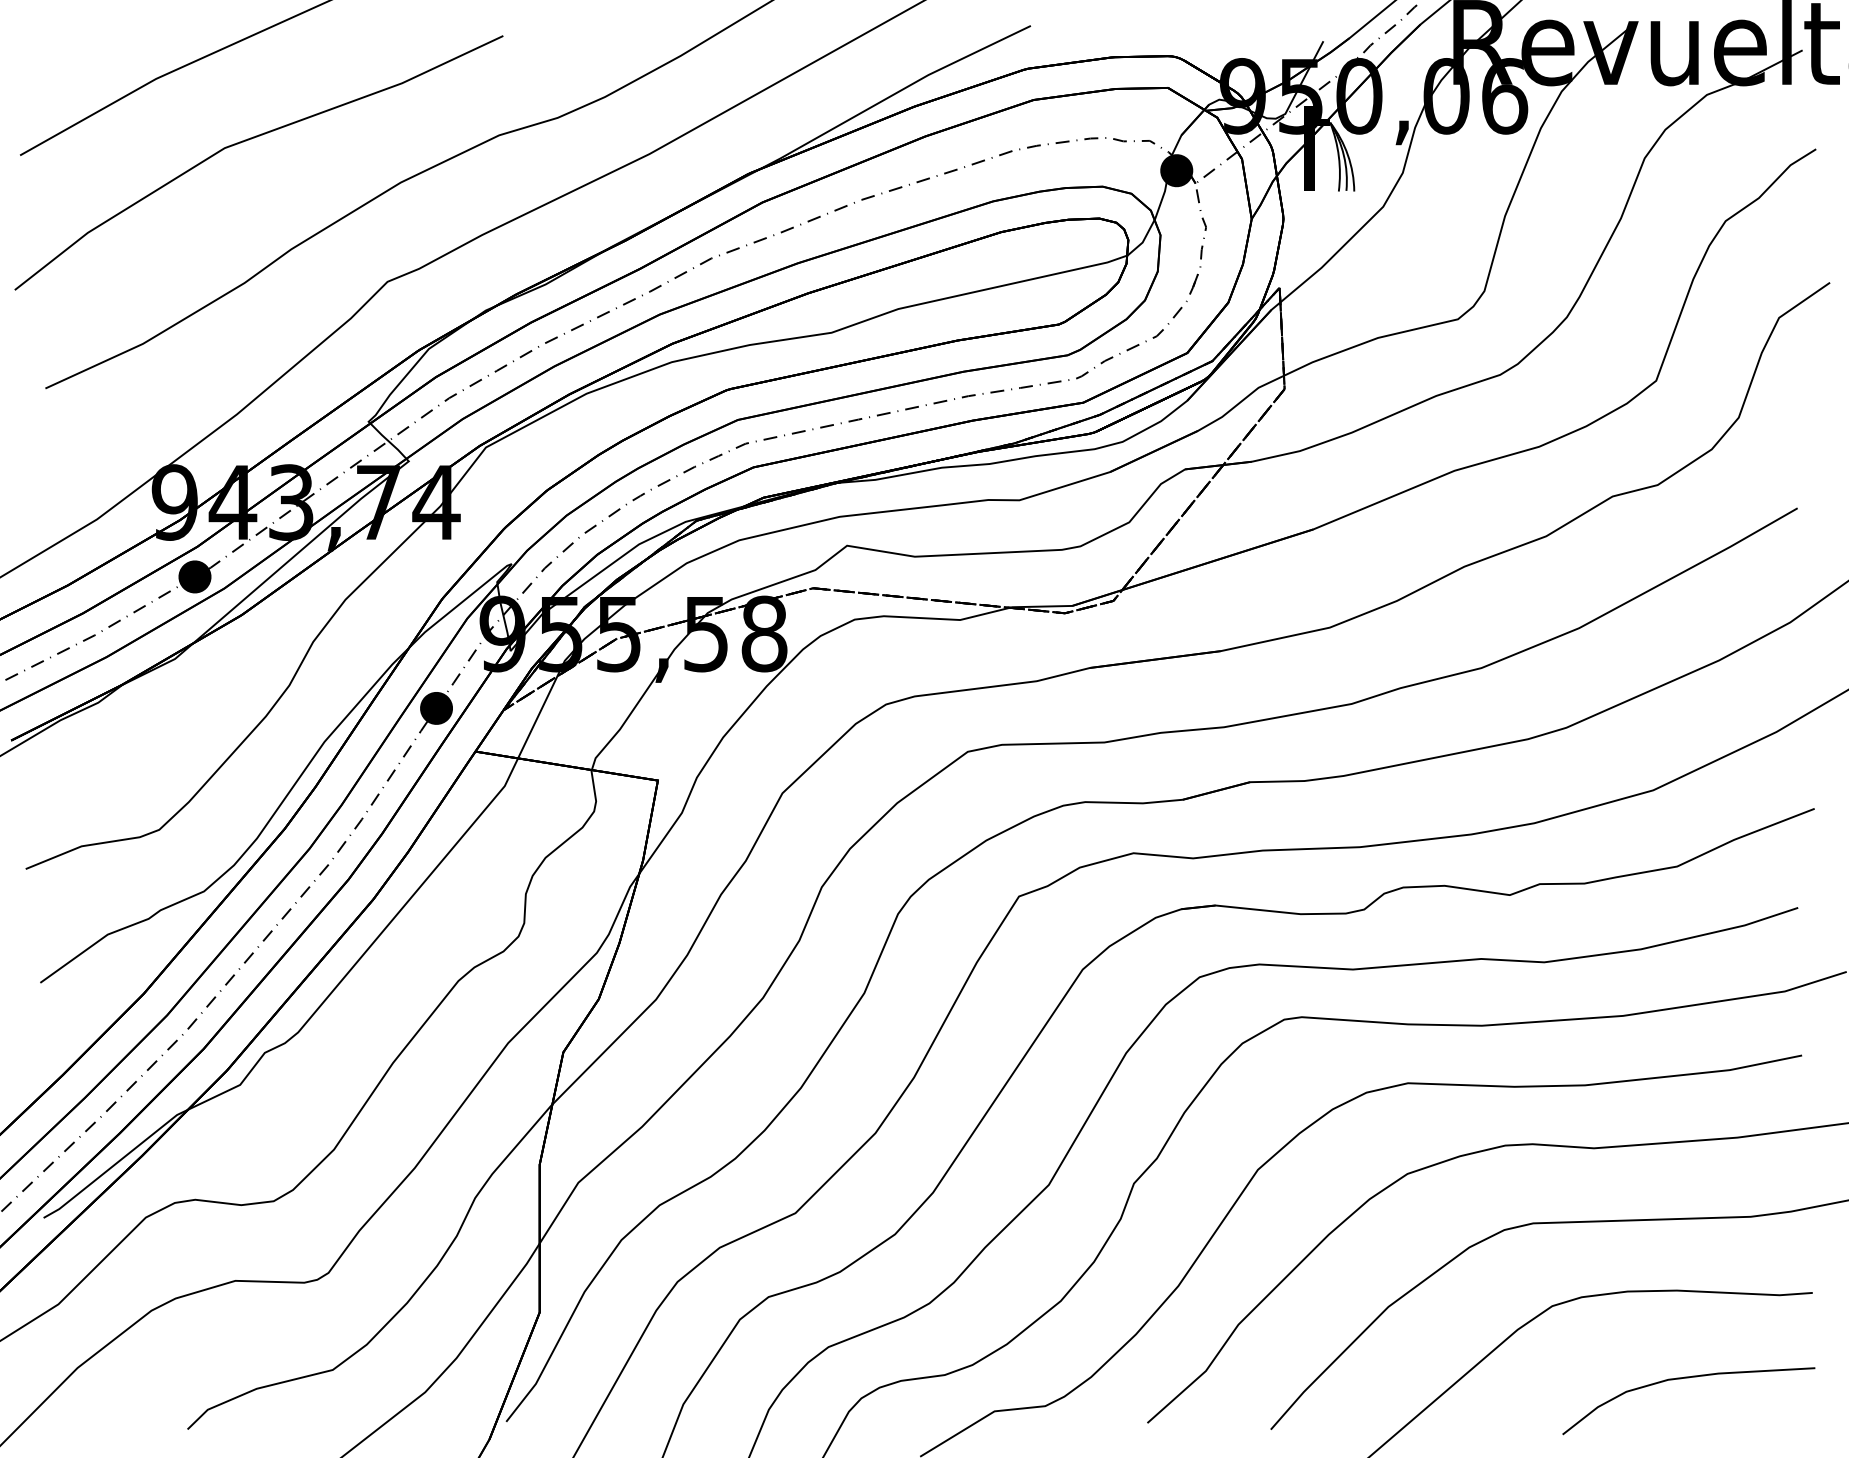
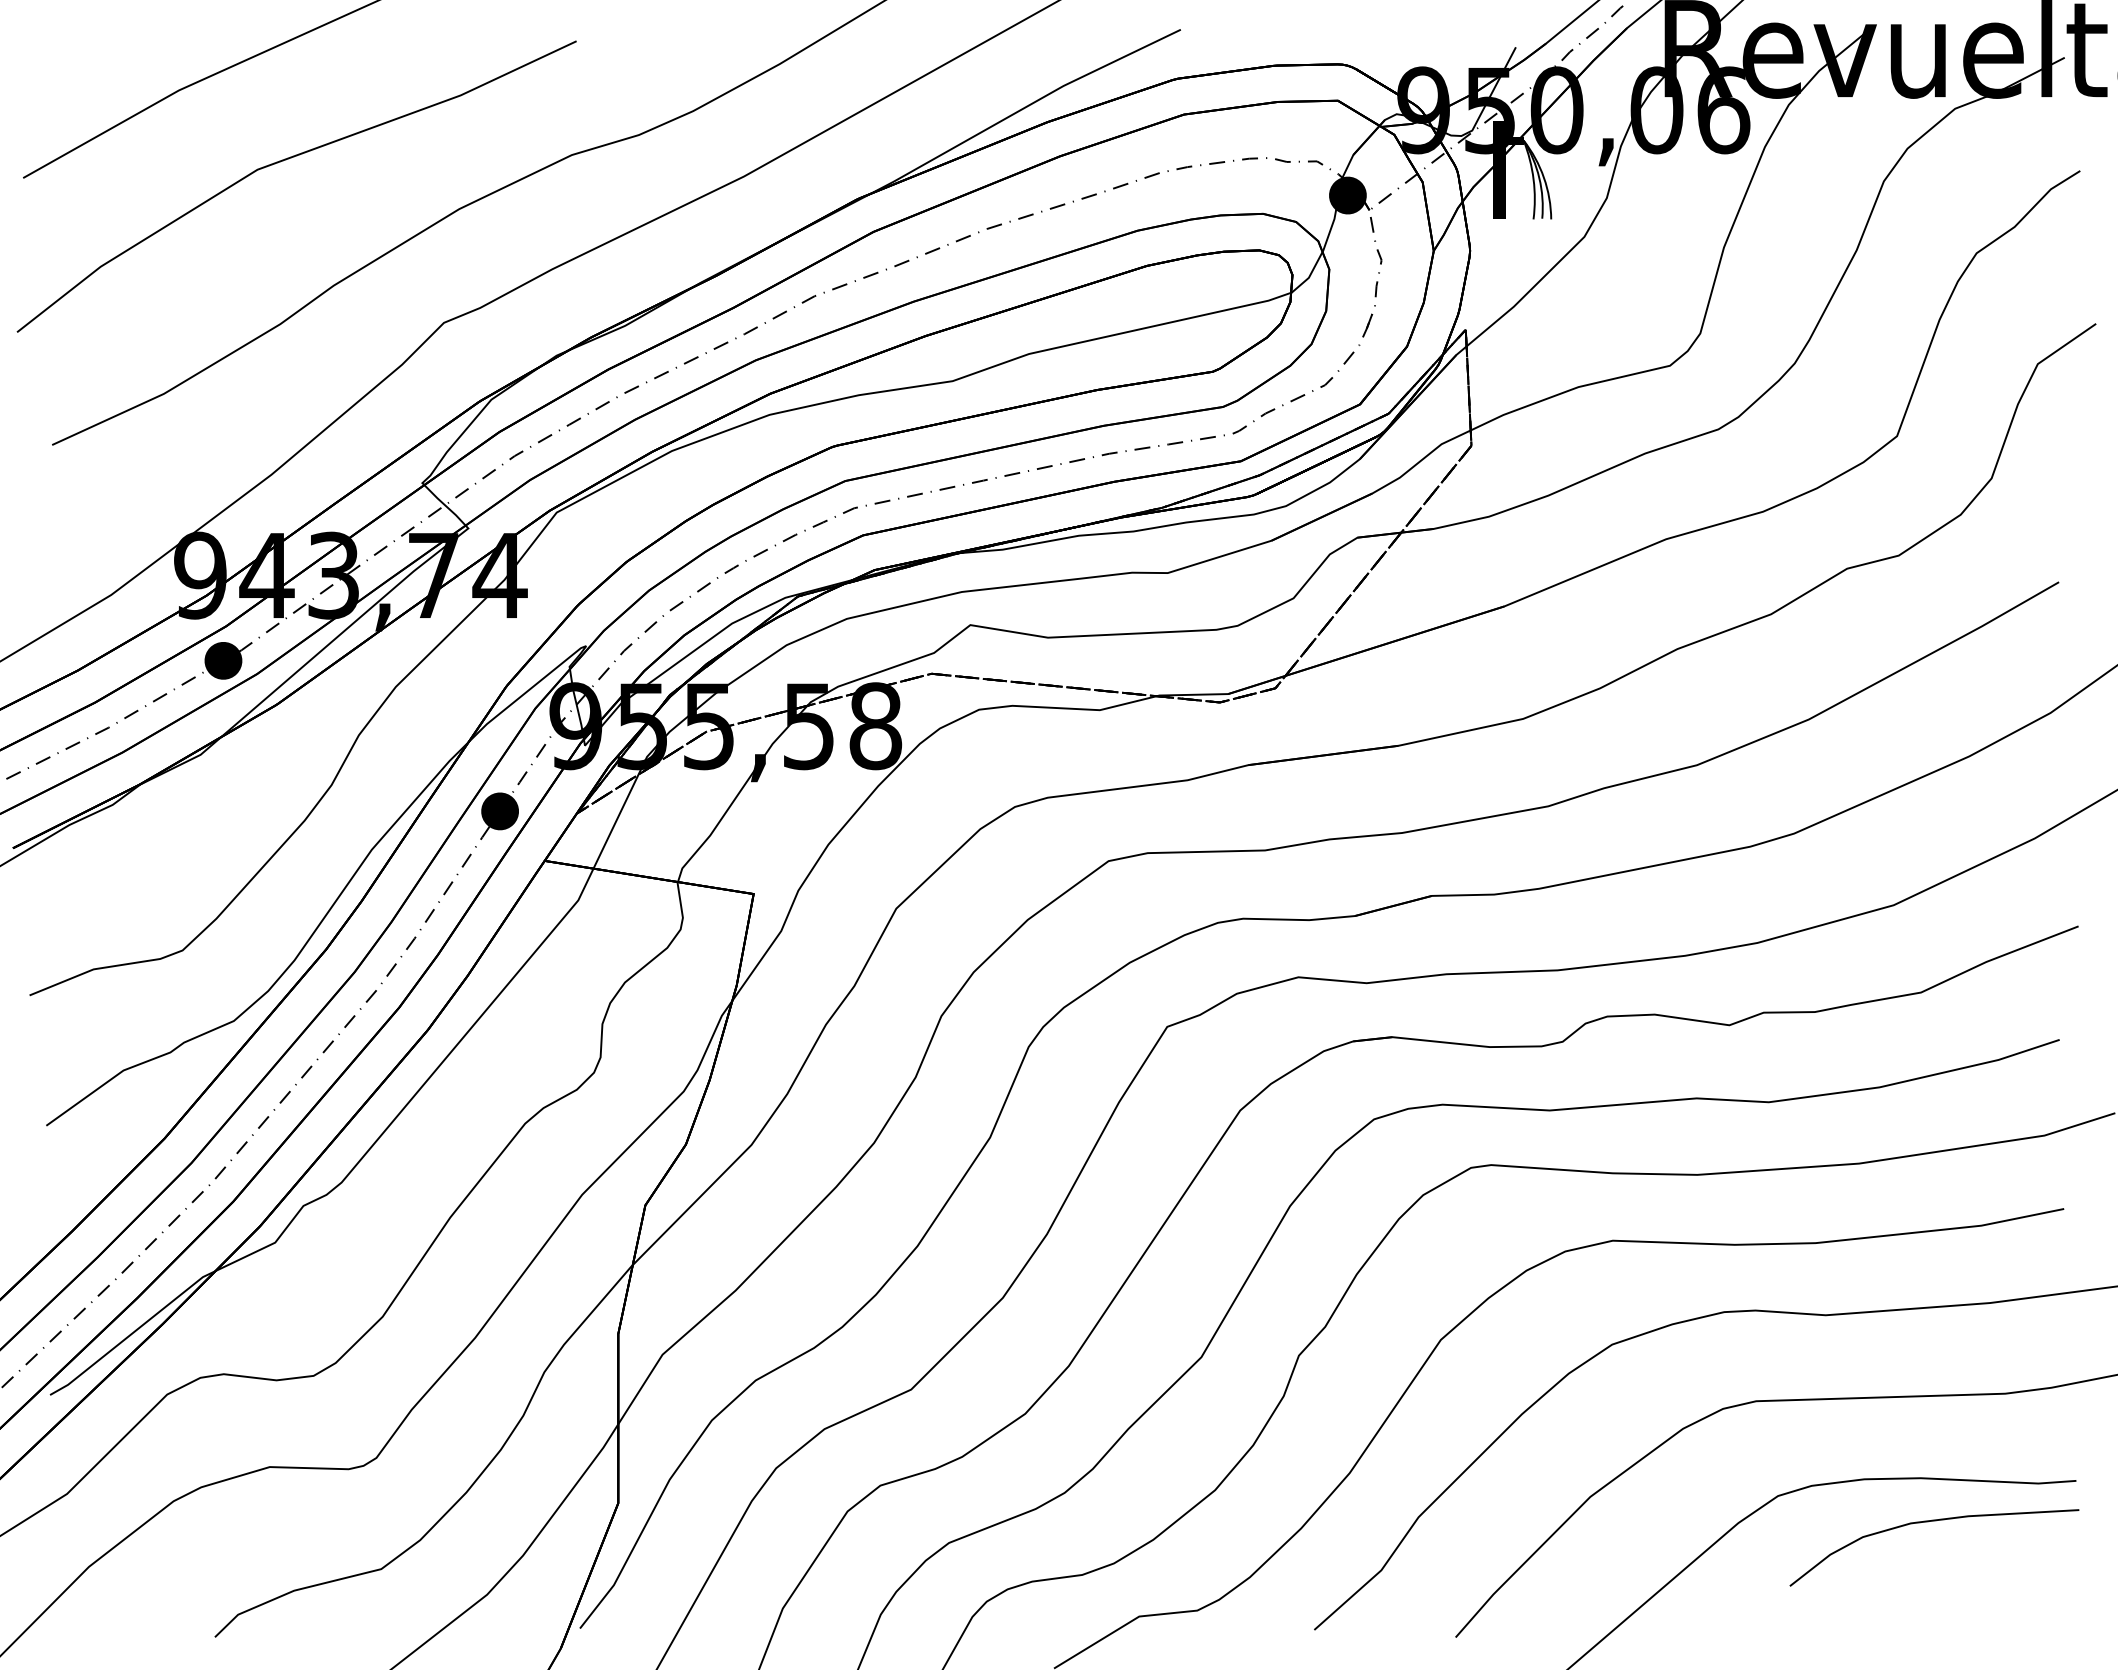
curve: (1683, 1379) -> (1928, 1522), moved

